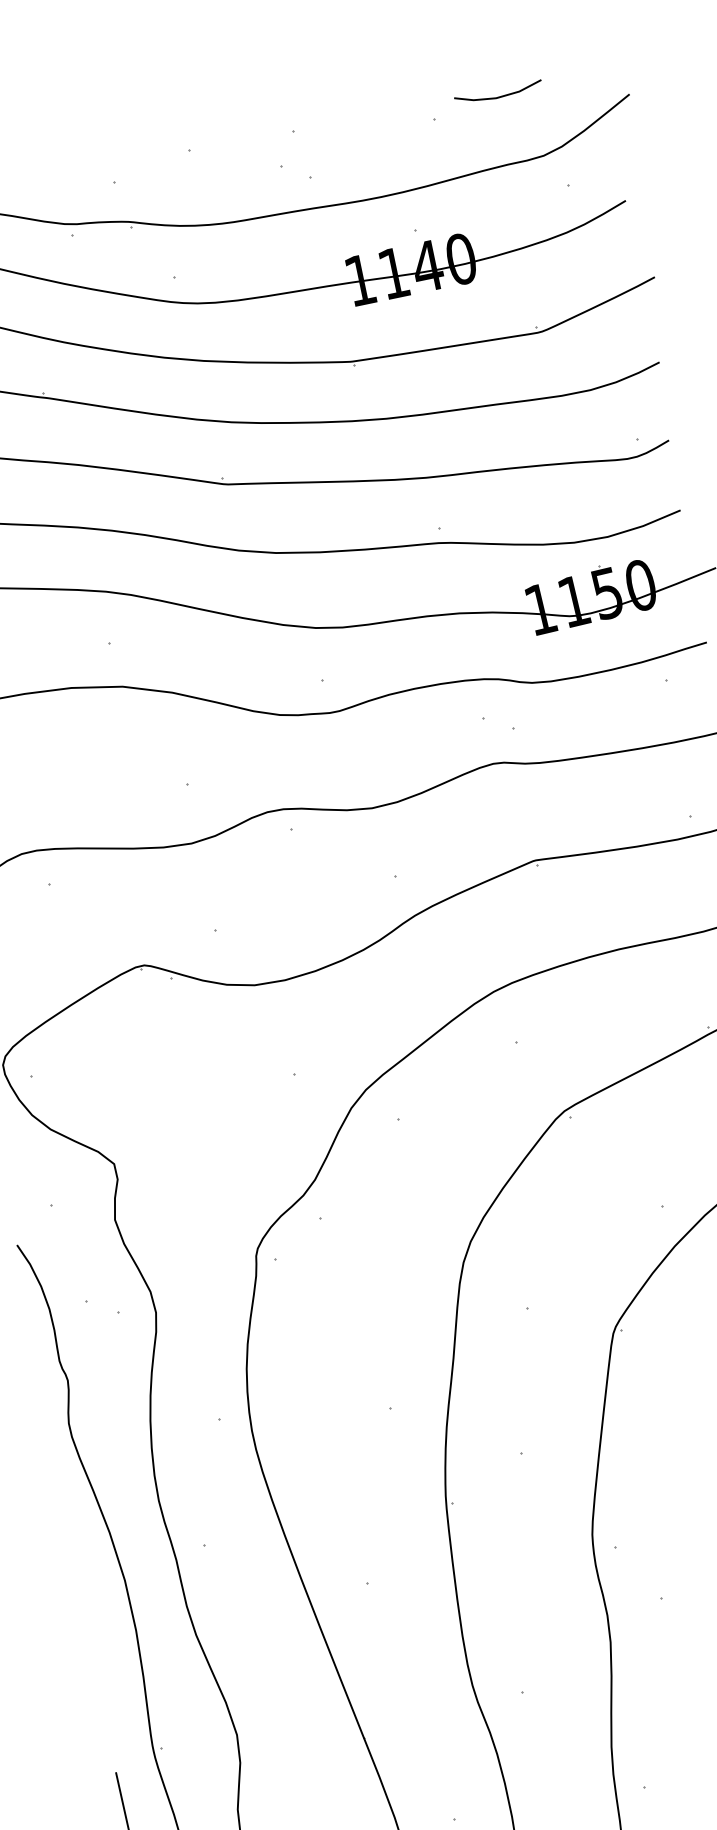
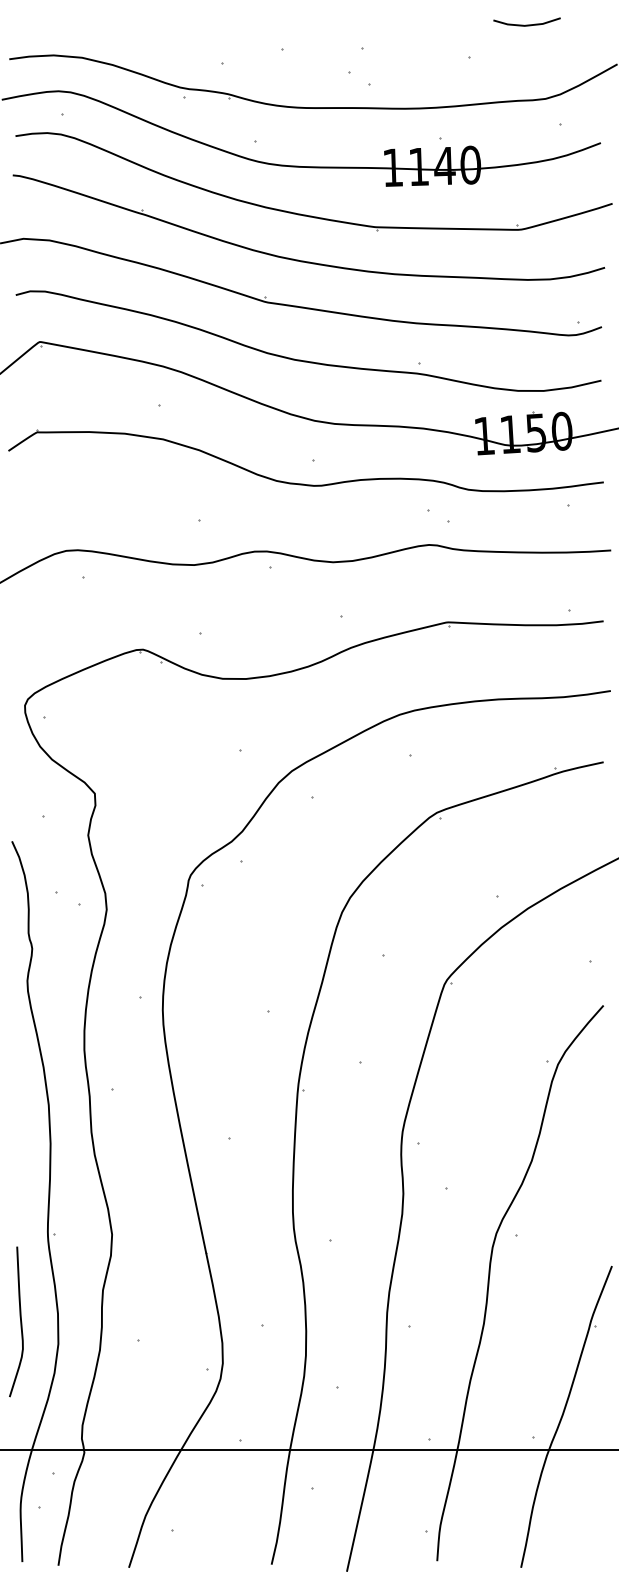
line: (498, 96) -> (526, 24), moved

